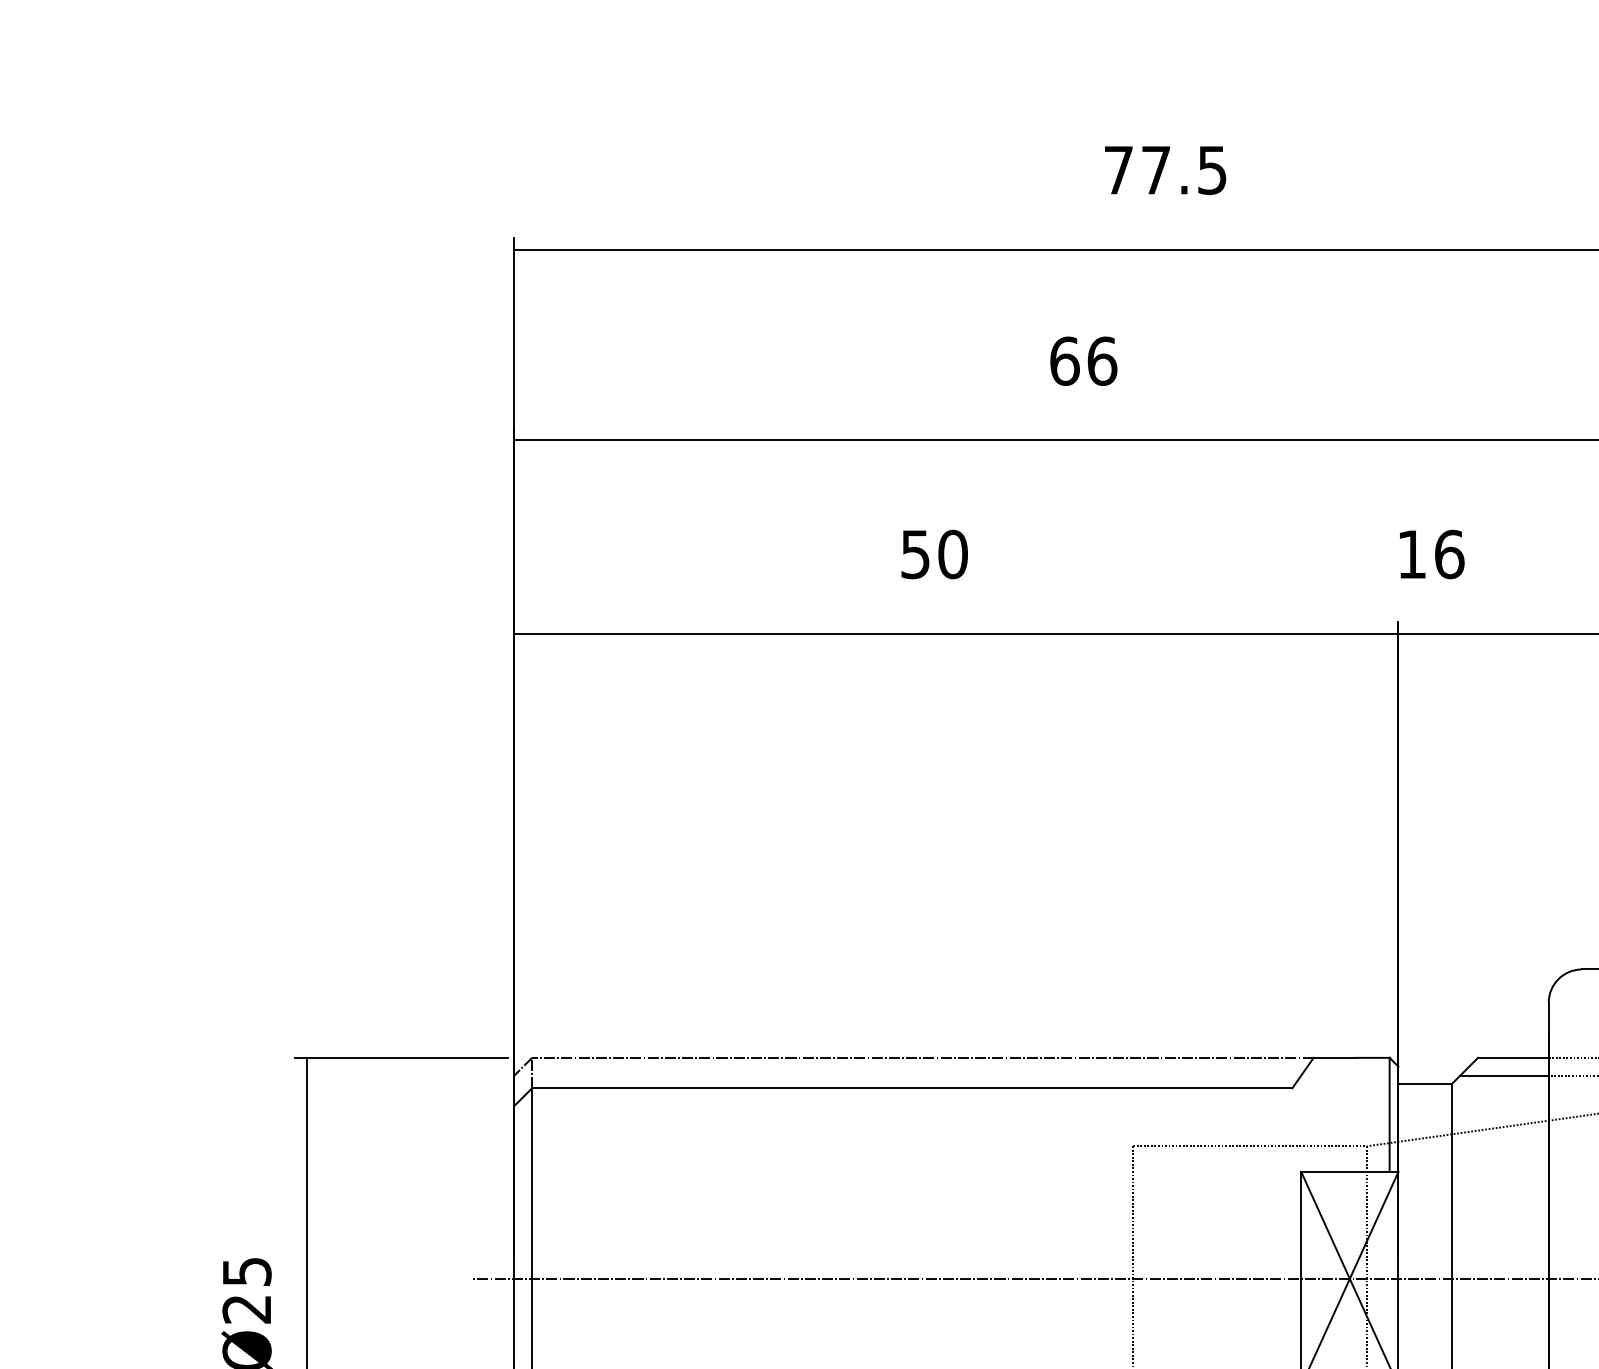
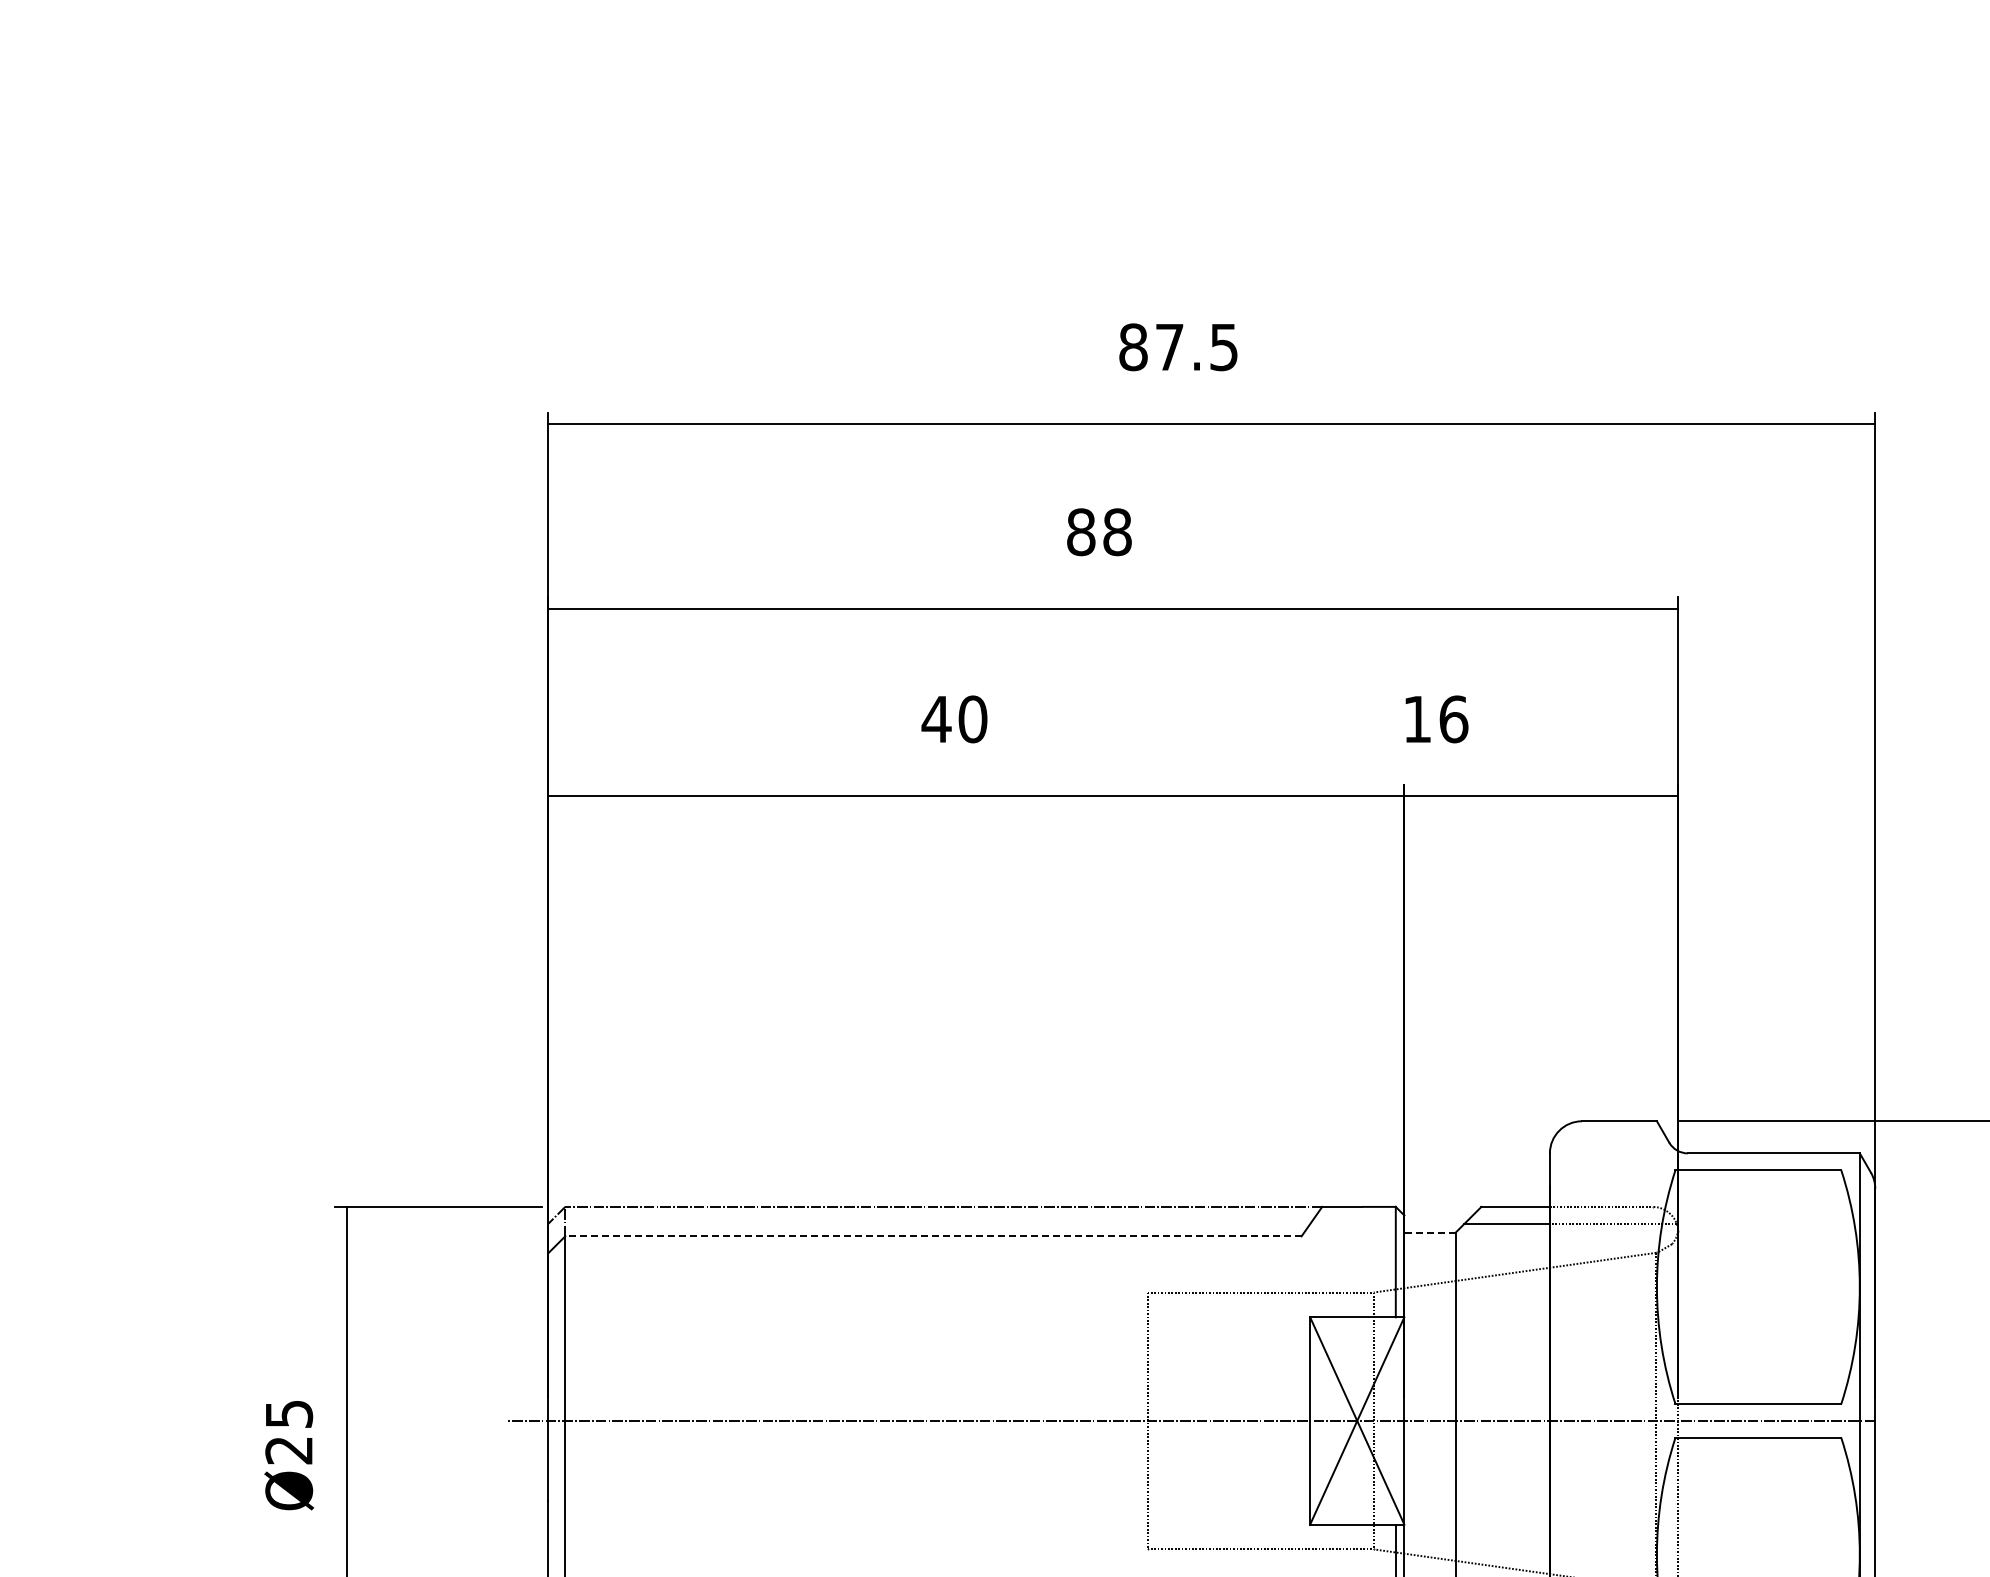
text: (1118, 170) -> (1133, 347), 77.5 -> 87.5
text: (1083, 361) -> (1099, 532), 66 -> 88
text: (915, 554) -> (936, 719), 50 -> 40
line: (1425, 1084) -> (1430, 1232), solid -> dashed
line: (911, 1088) -> (932, 1236), solid -> dashed

